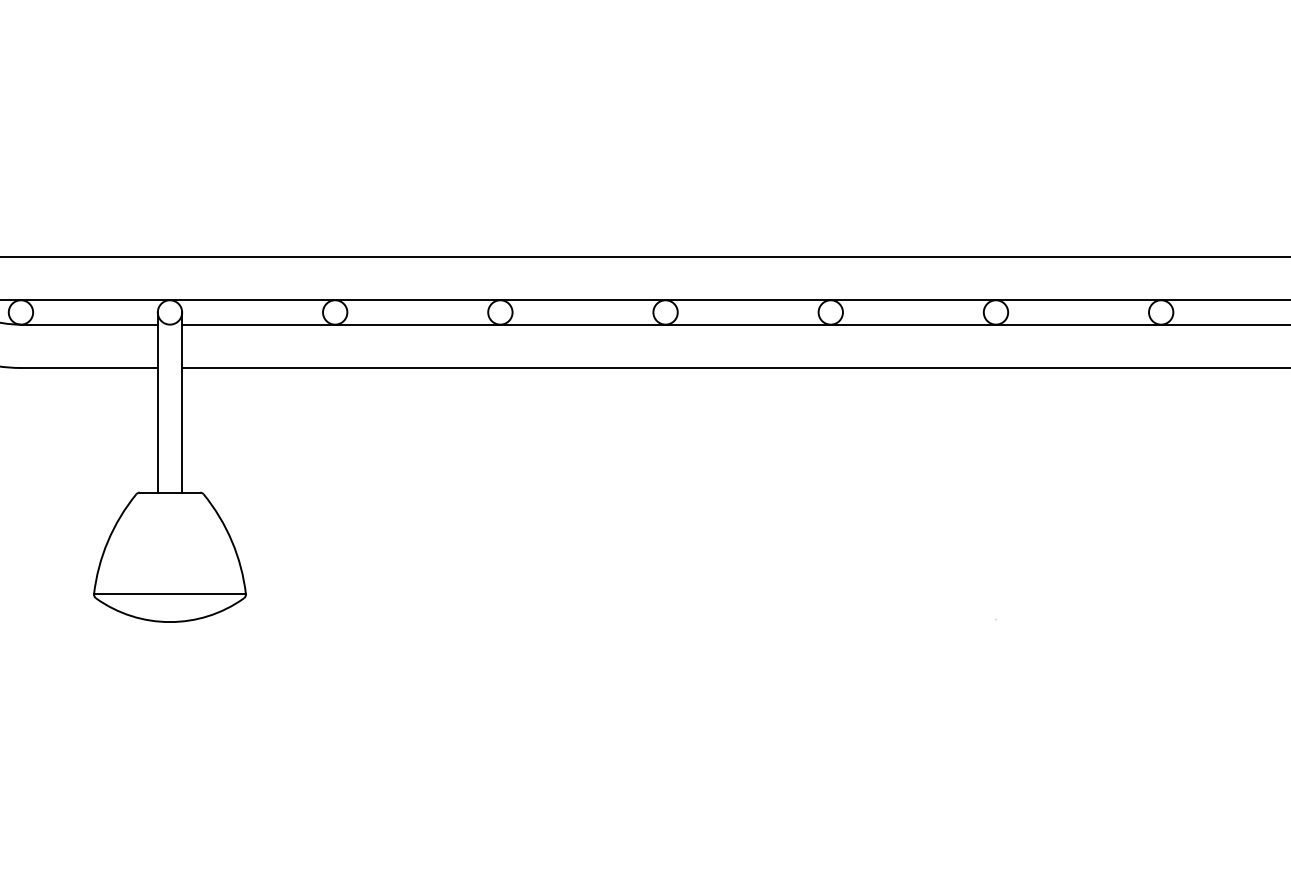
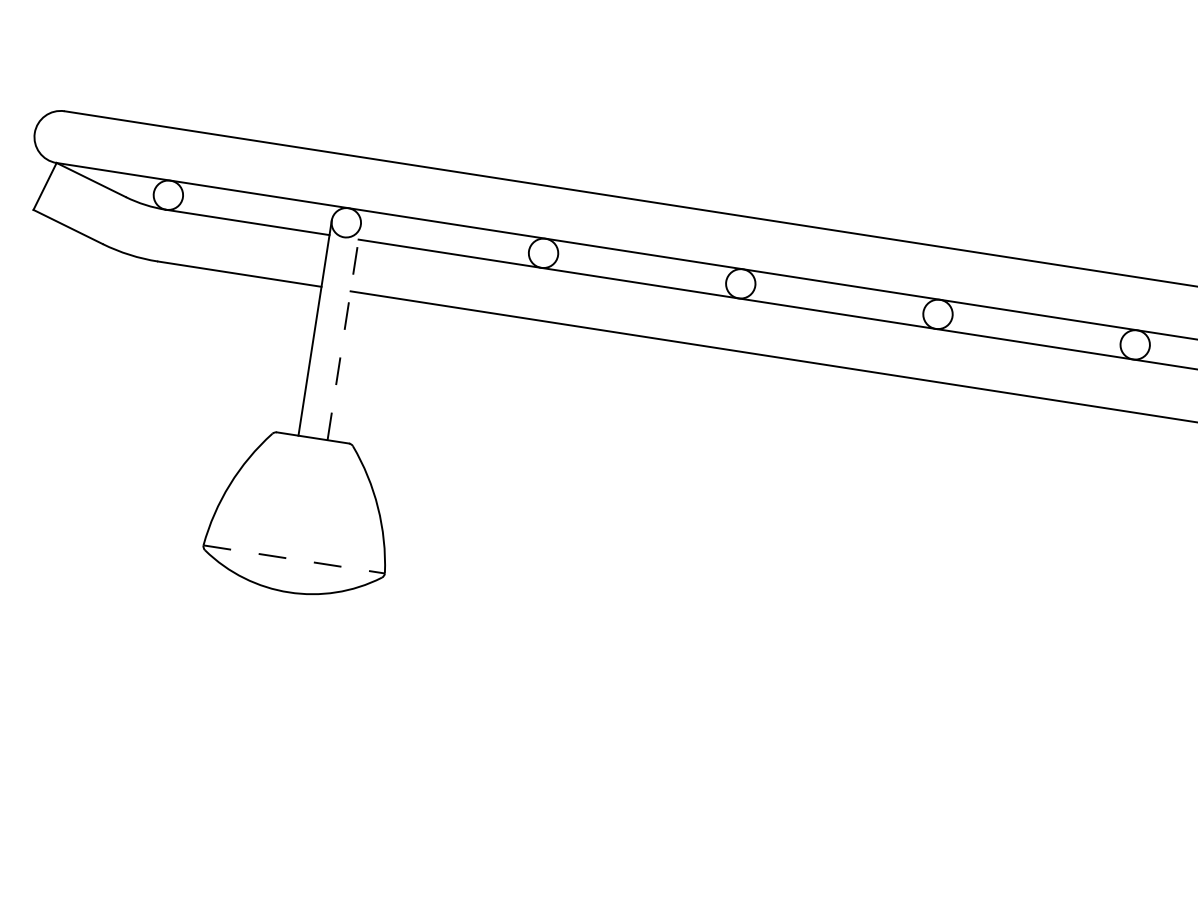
line: (182, 402) -> (344, 332), solid -> dashed
line: (170, 594) -> (294, 559), solid -> dashed

